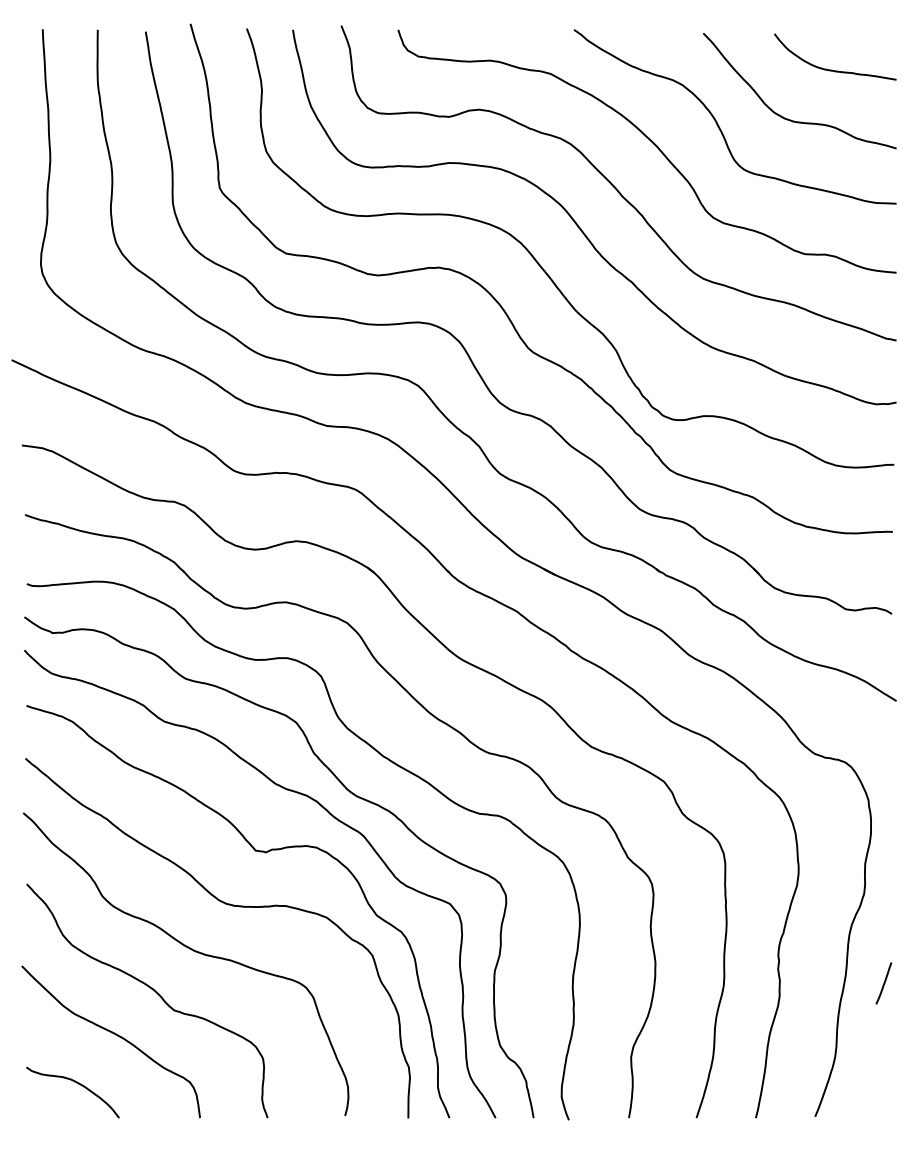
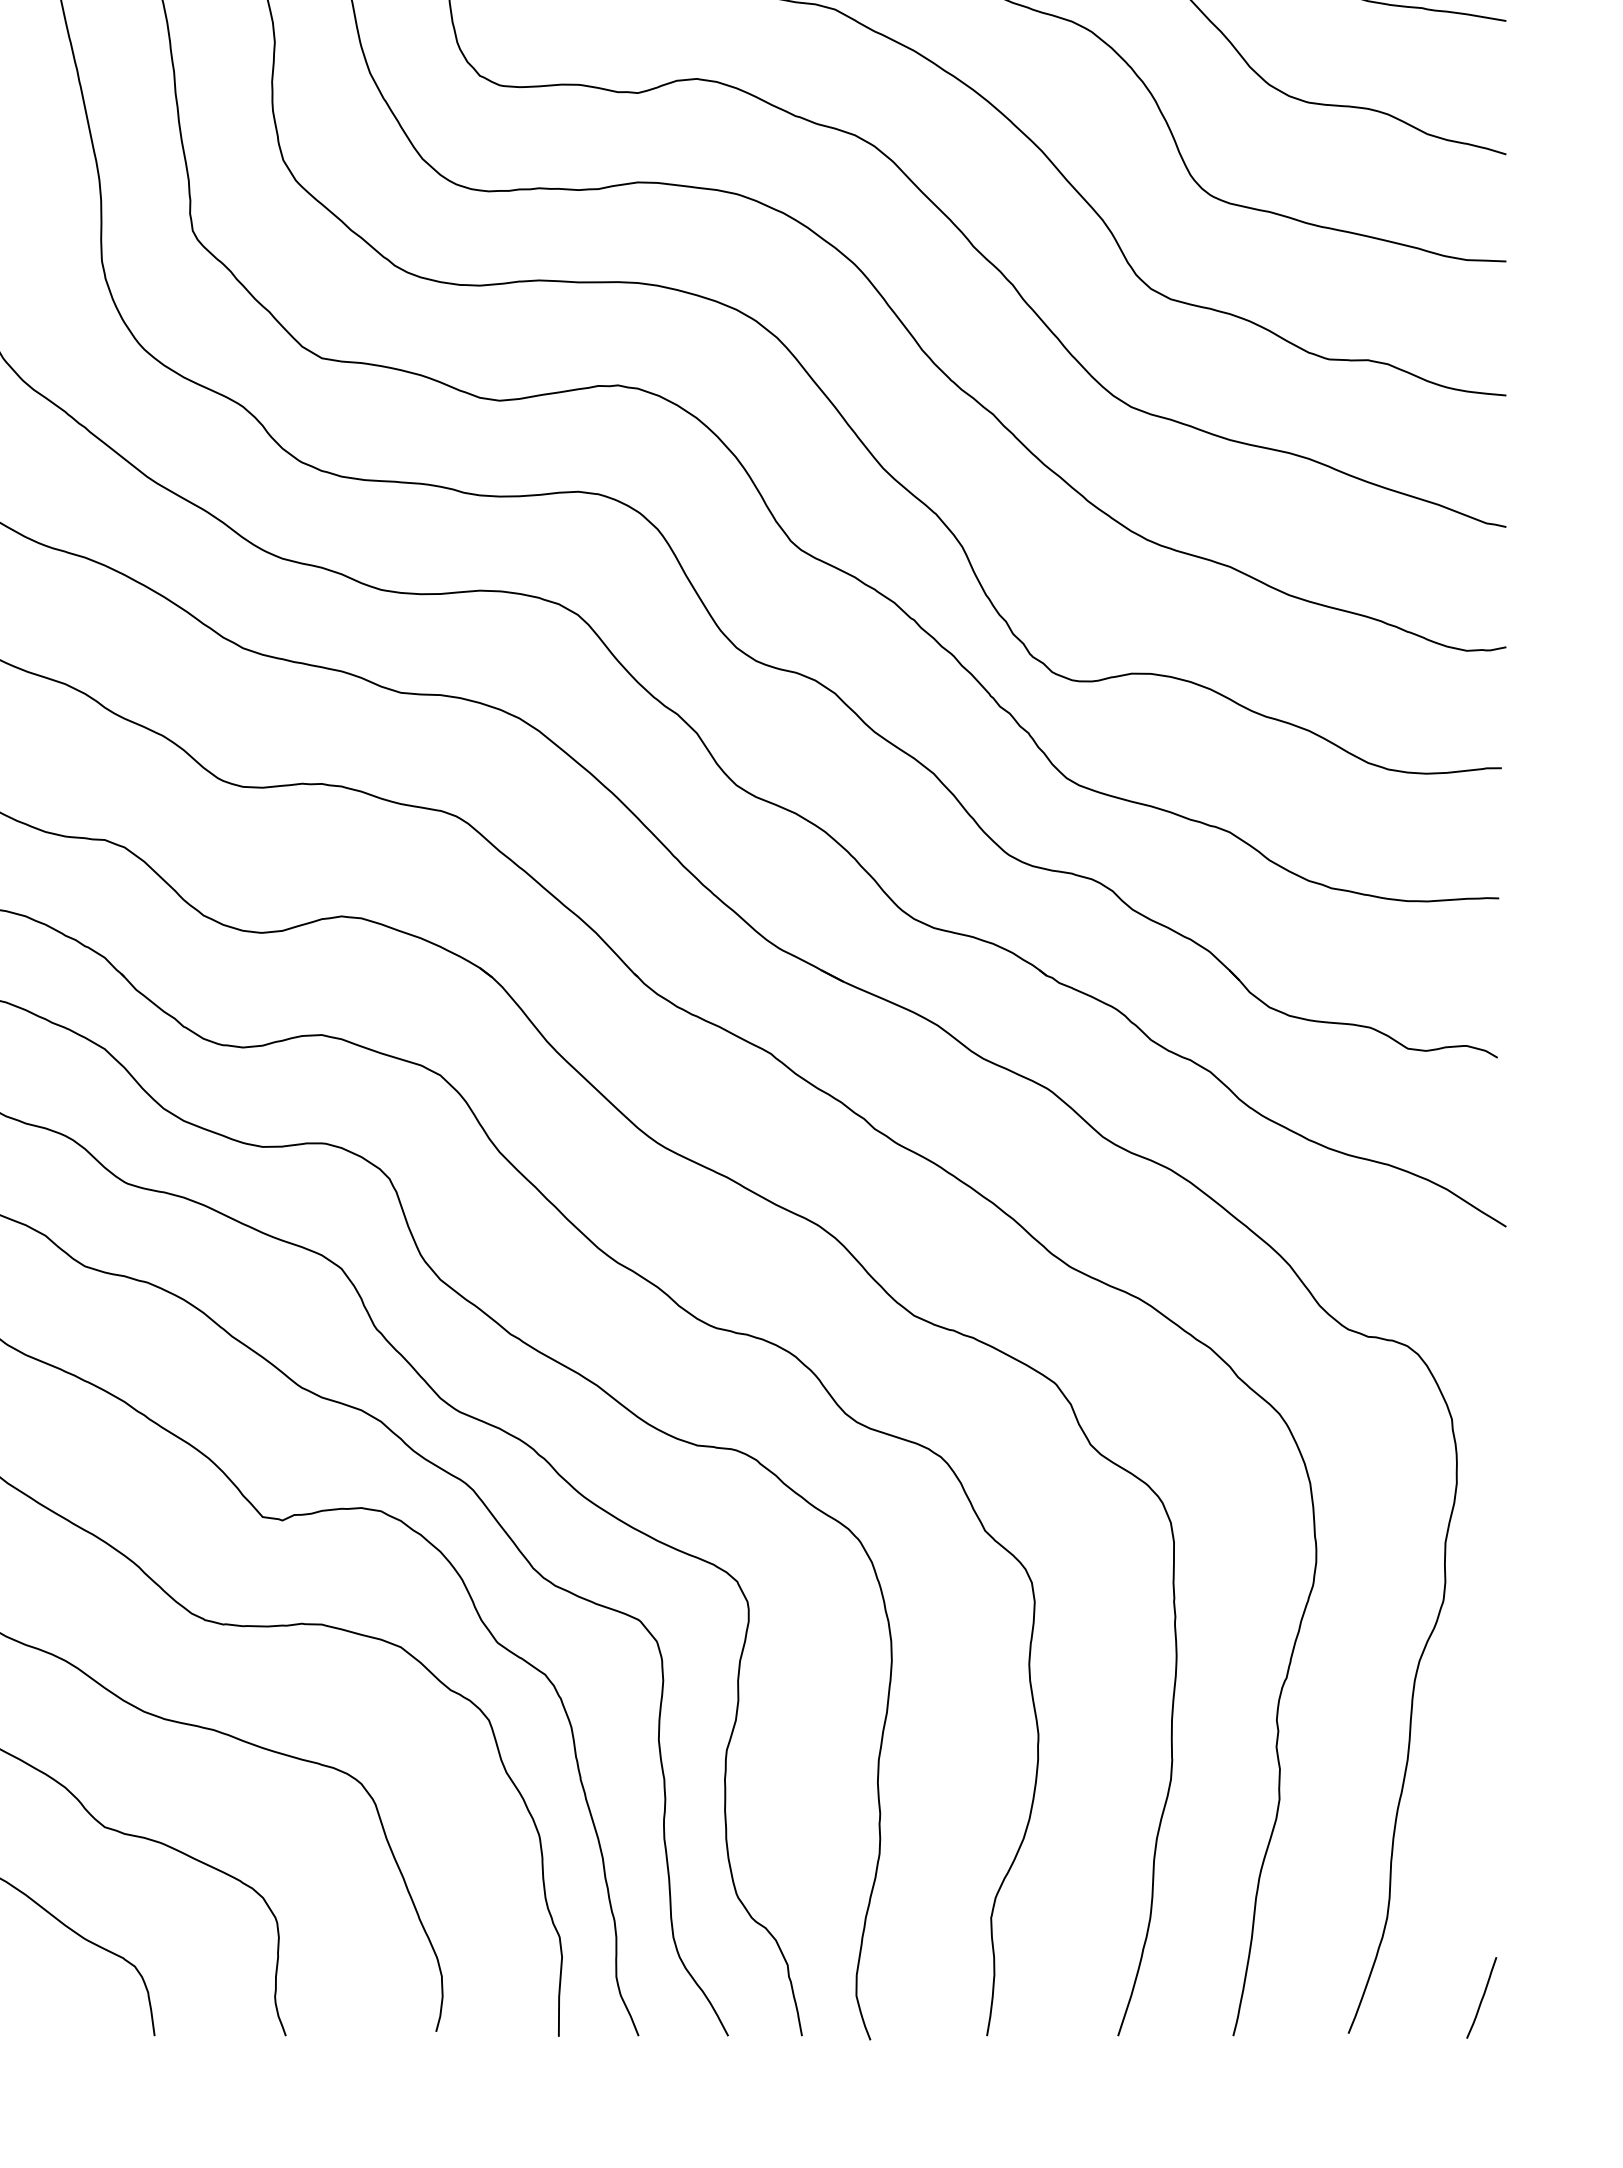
line: (883, 983) -> (1480, 1998), moved

